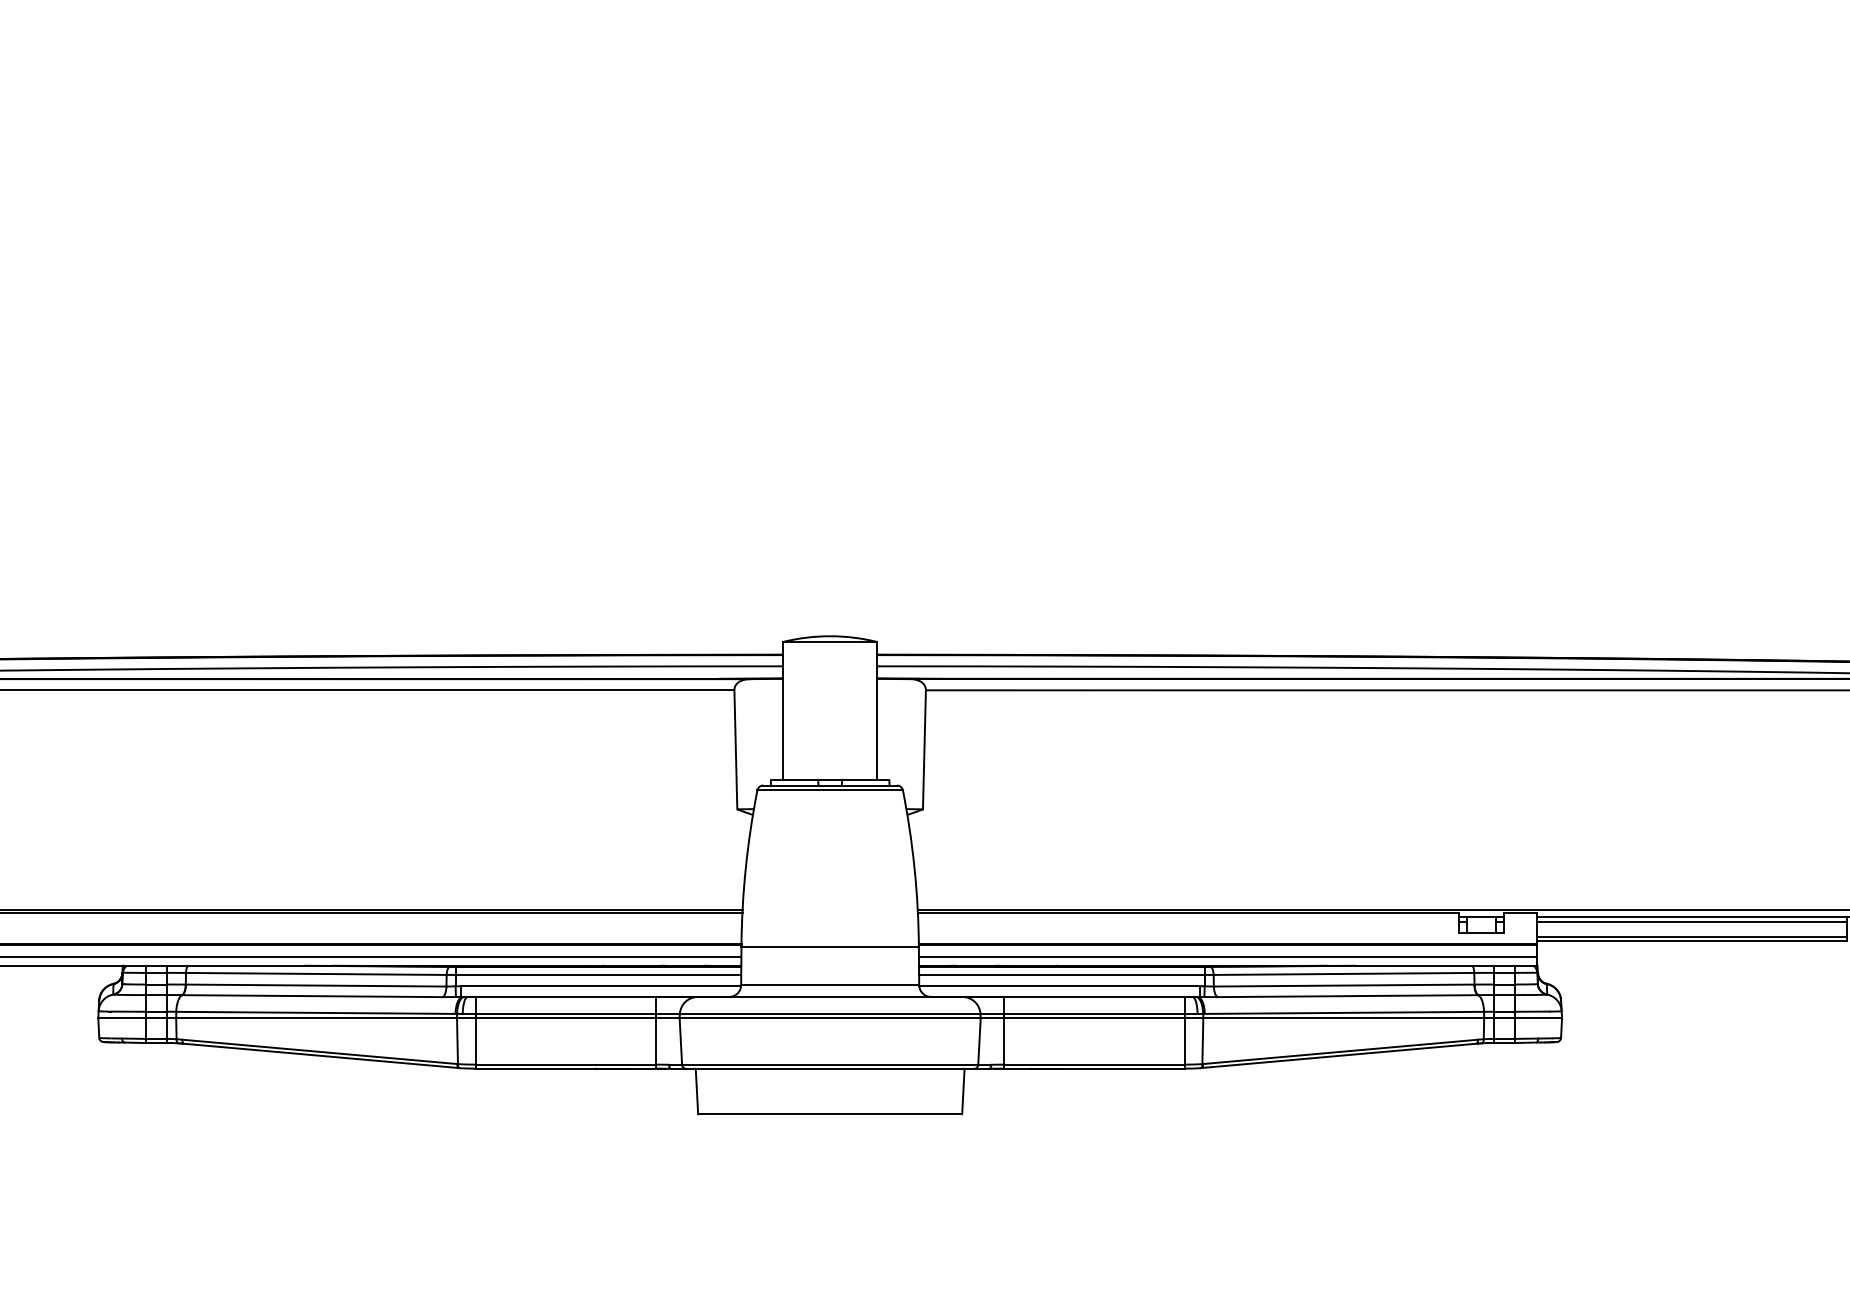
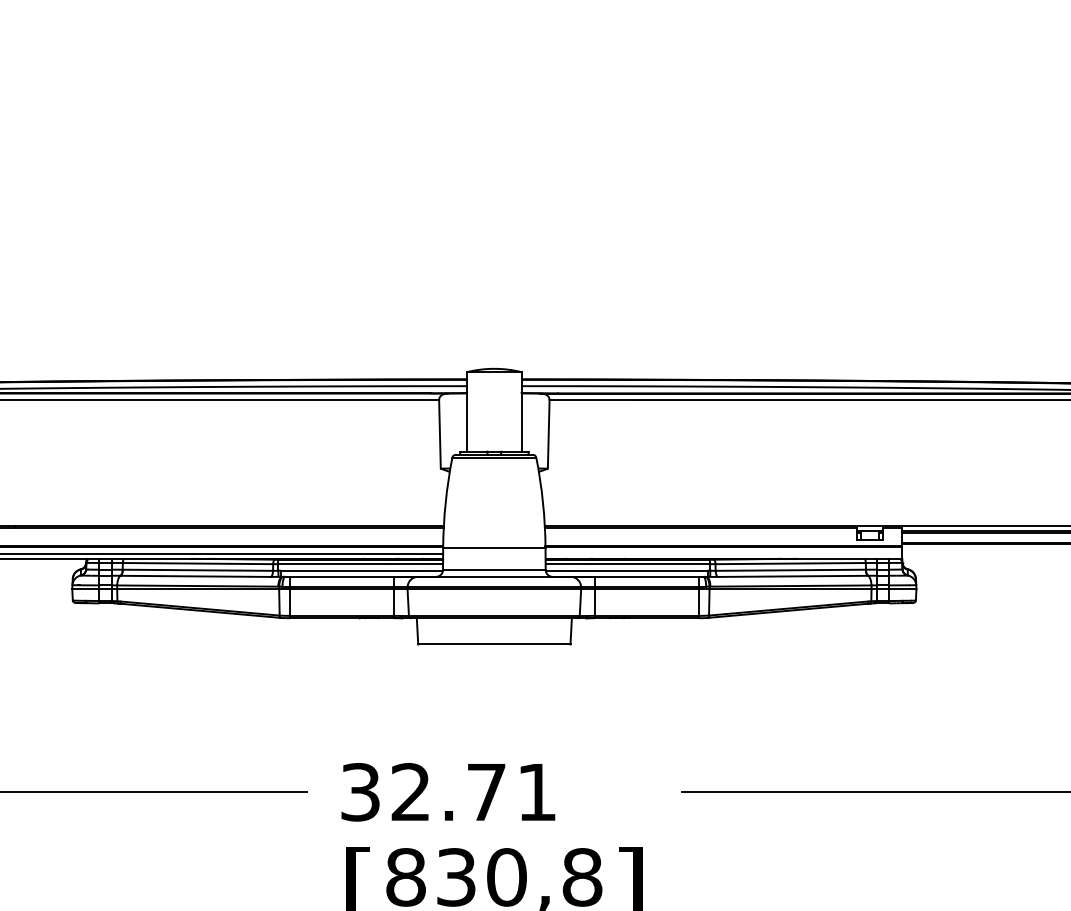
line: (1227, 956) -> (723, 553), removed

